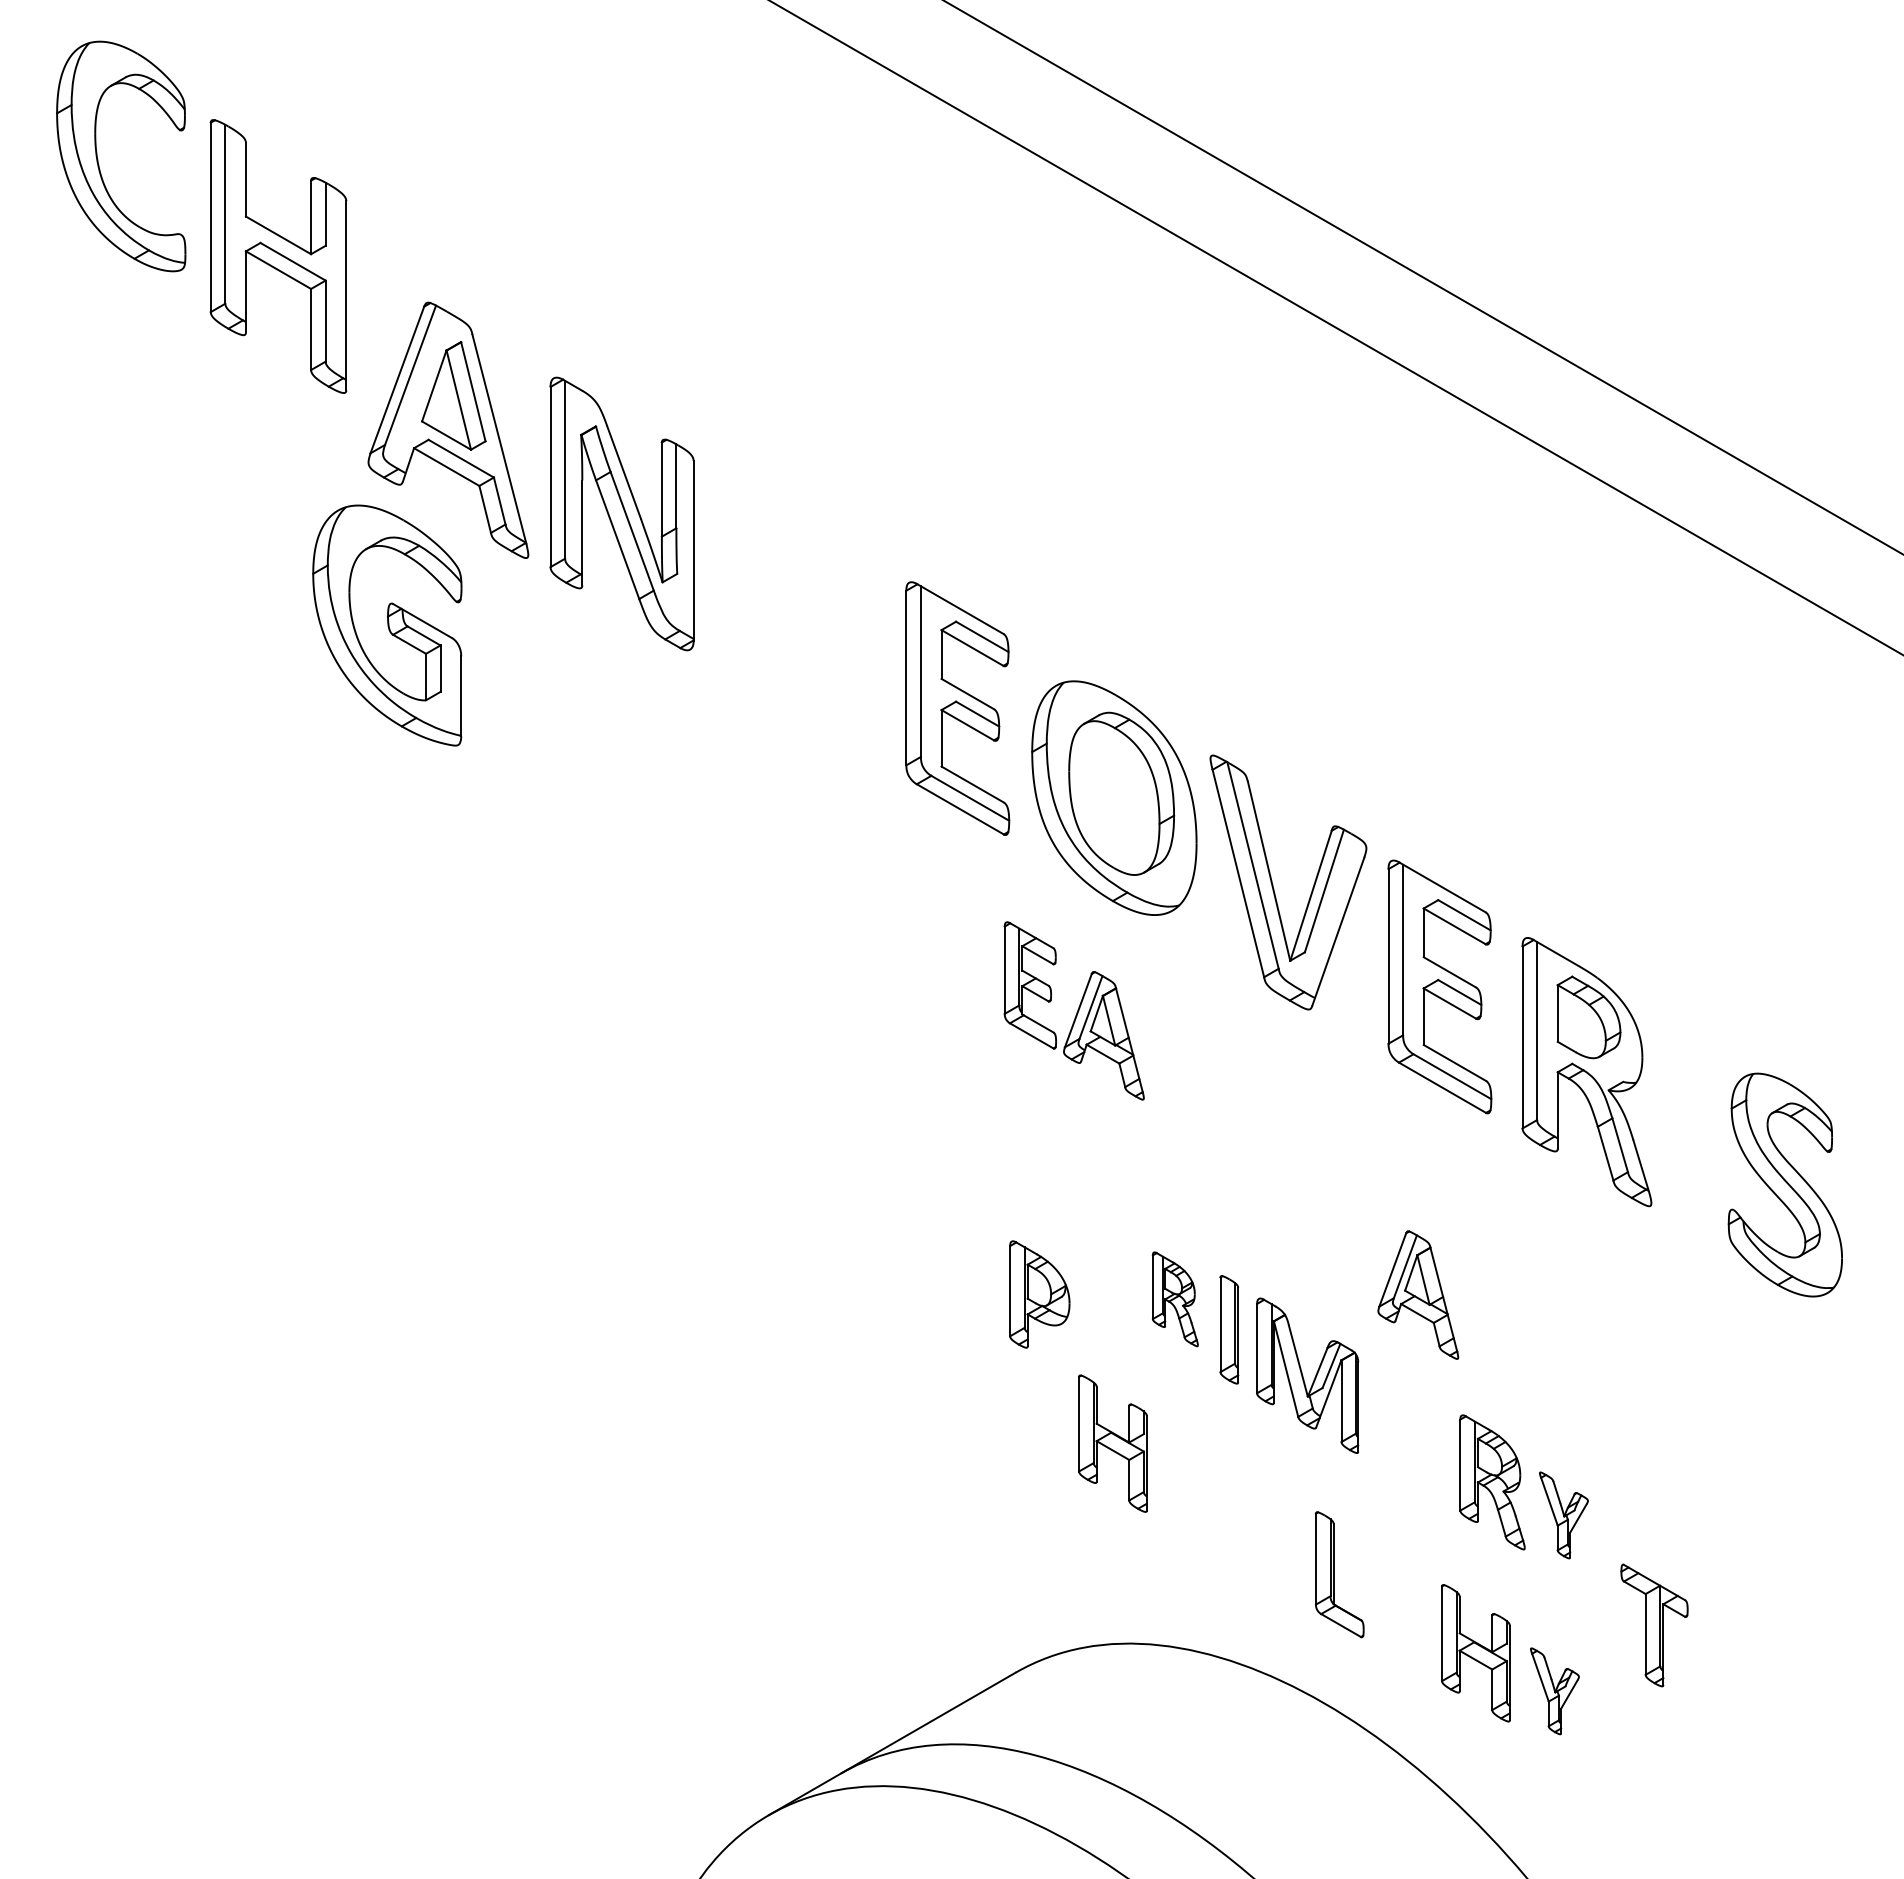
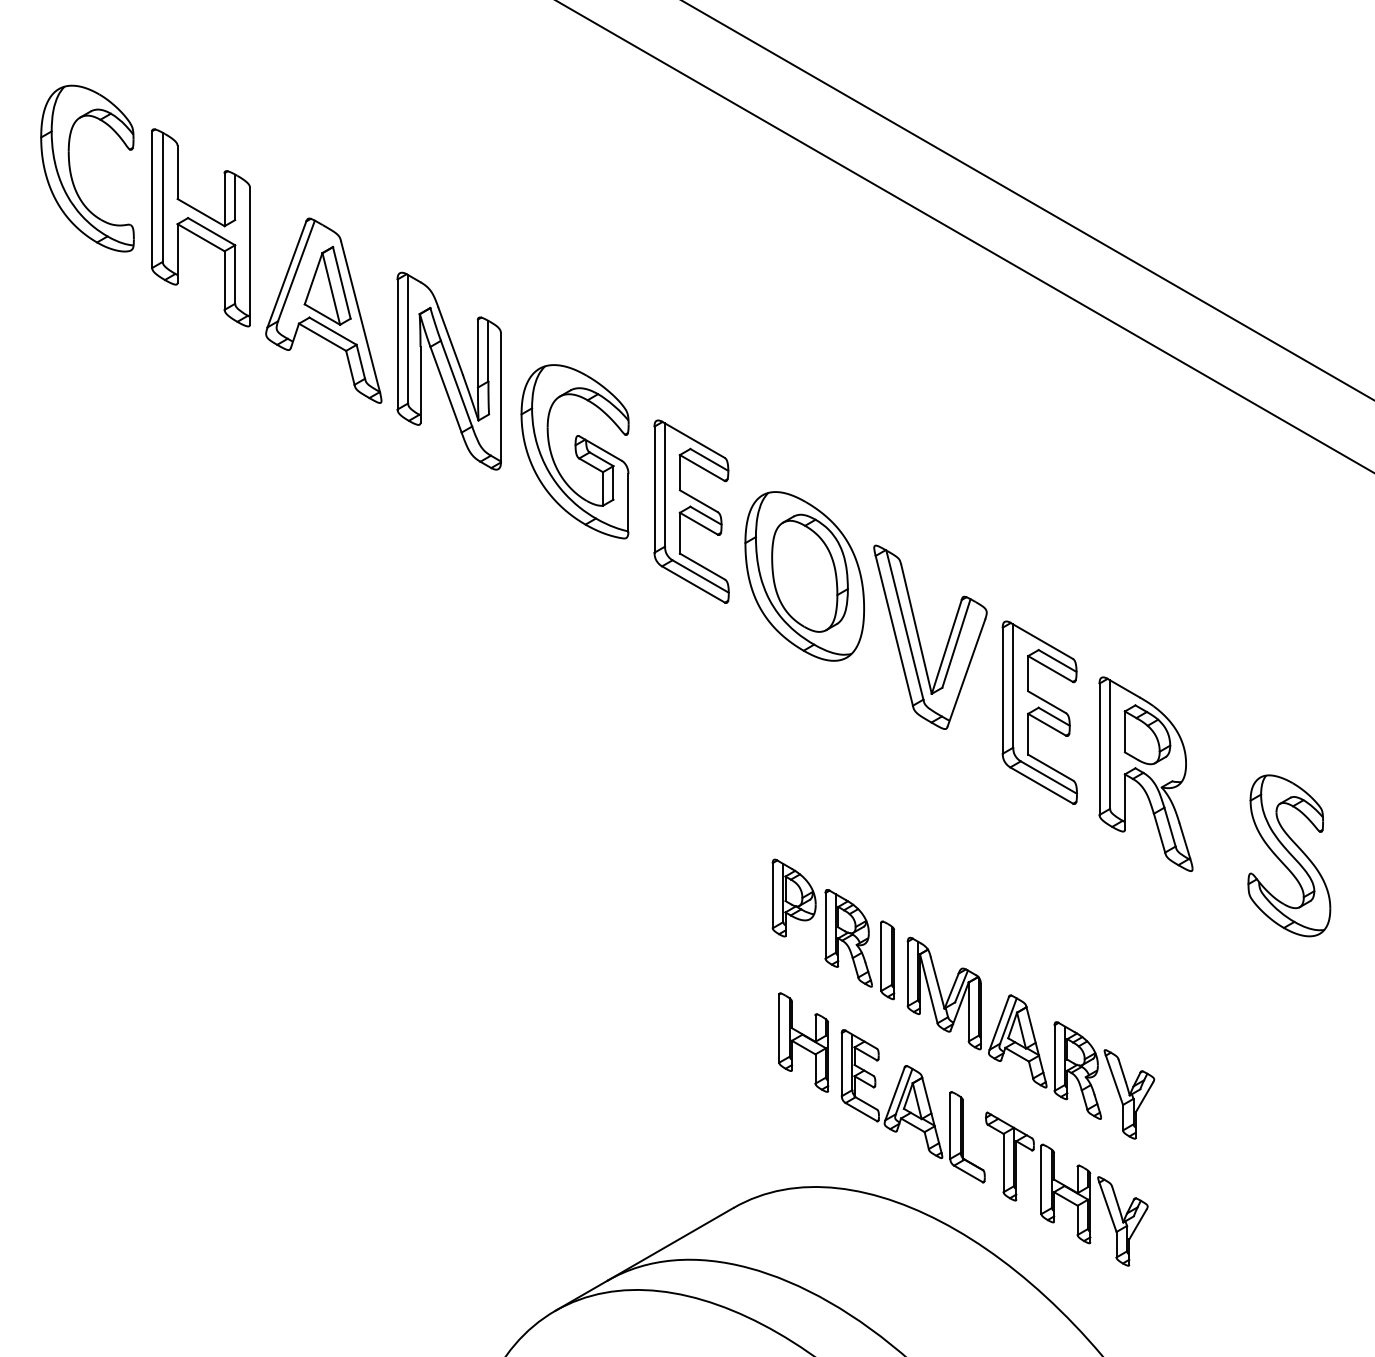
part: (98, 159) -> (71, 170), moved
part: (278, 256) -> (201, 227), moved
part: (387, 625) -> (575, 451), moved
part: (1073, 1010) -> (891, 1093), moved
part: (1039, 1294) -> (794, 898), moved
part: (1418, 1294) -> (1017, 1041), moved
part: (1175, 1299) -> (848, 938), size x1.43
part: (1563, 1515) -> (1129, 1094), size x1.43
part: (1654, 1625) -> (1009, 1156), moved
part: (1554, 1691) -> (1122, 1221), size x1.43

